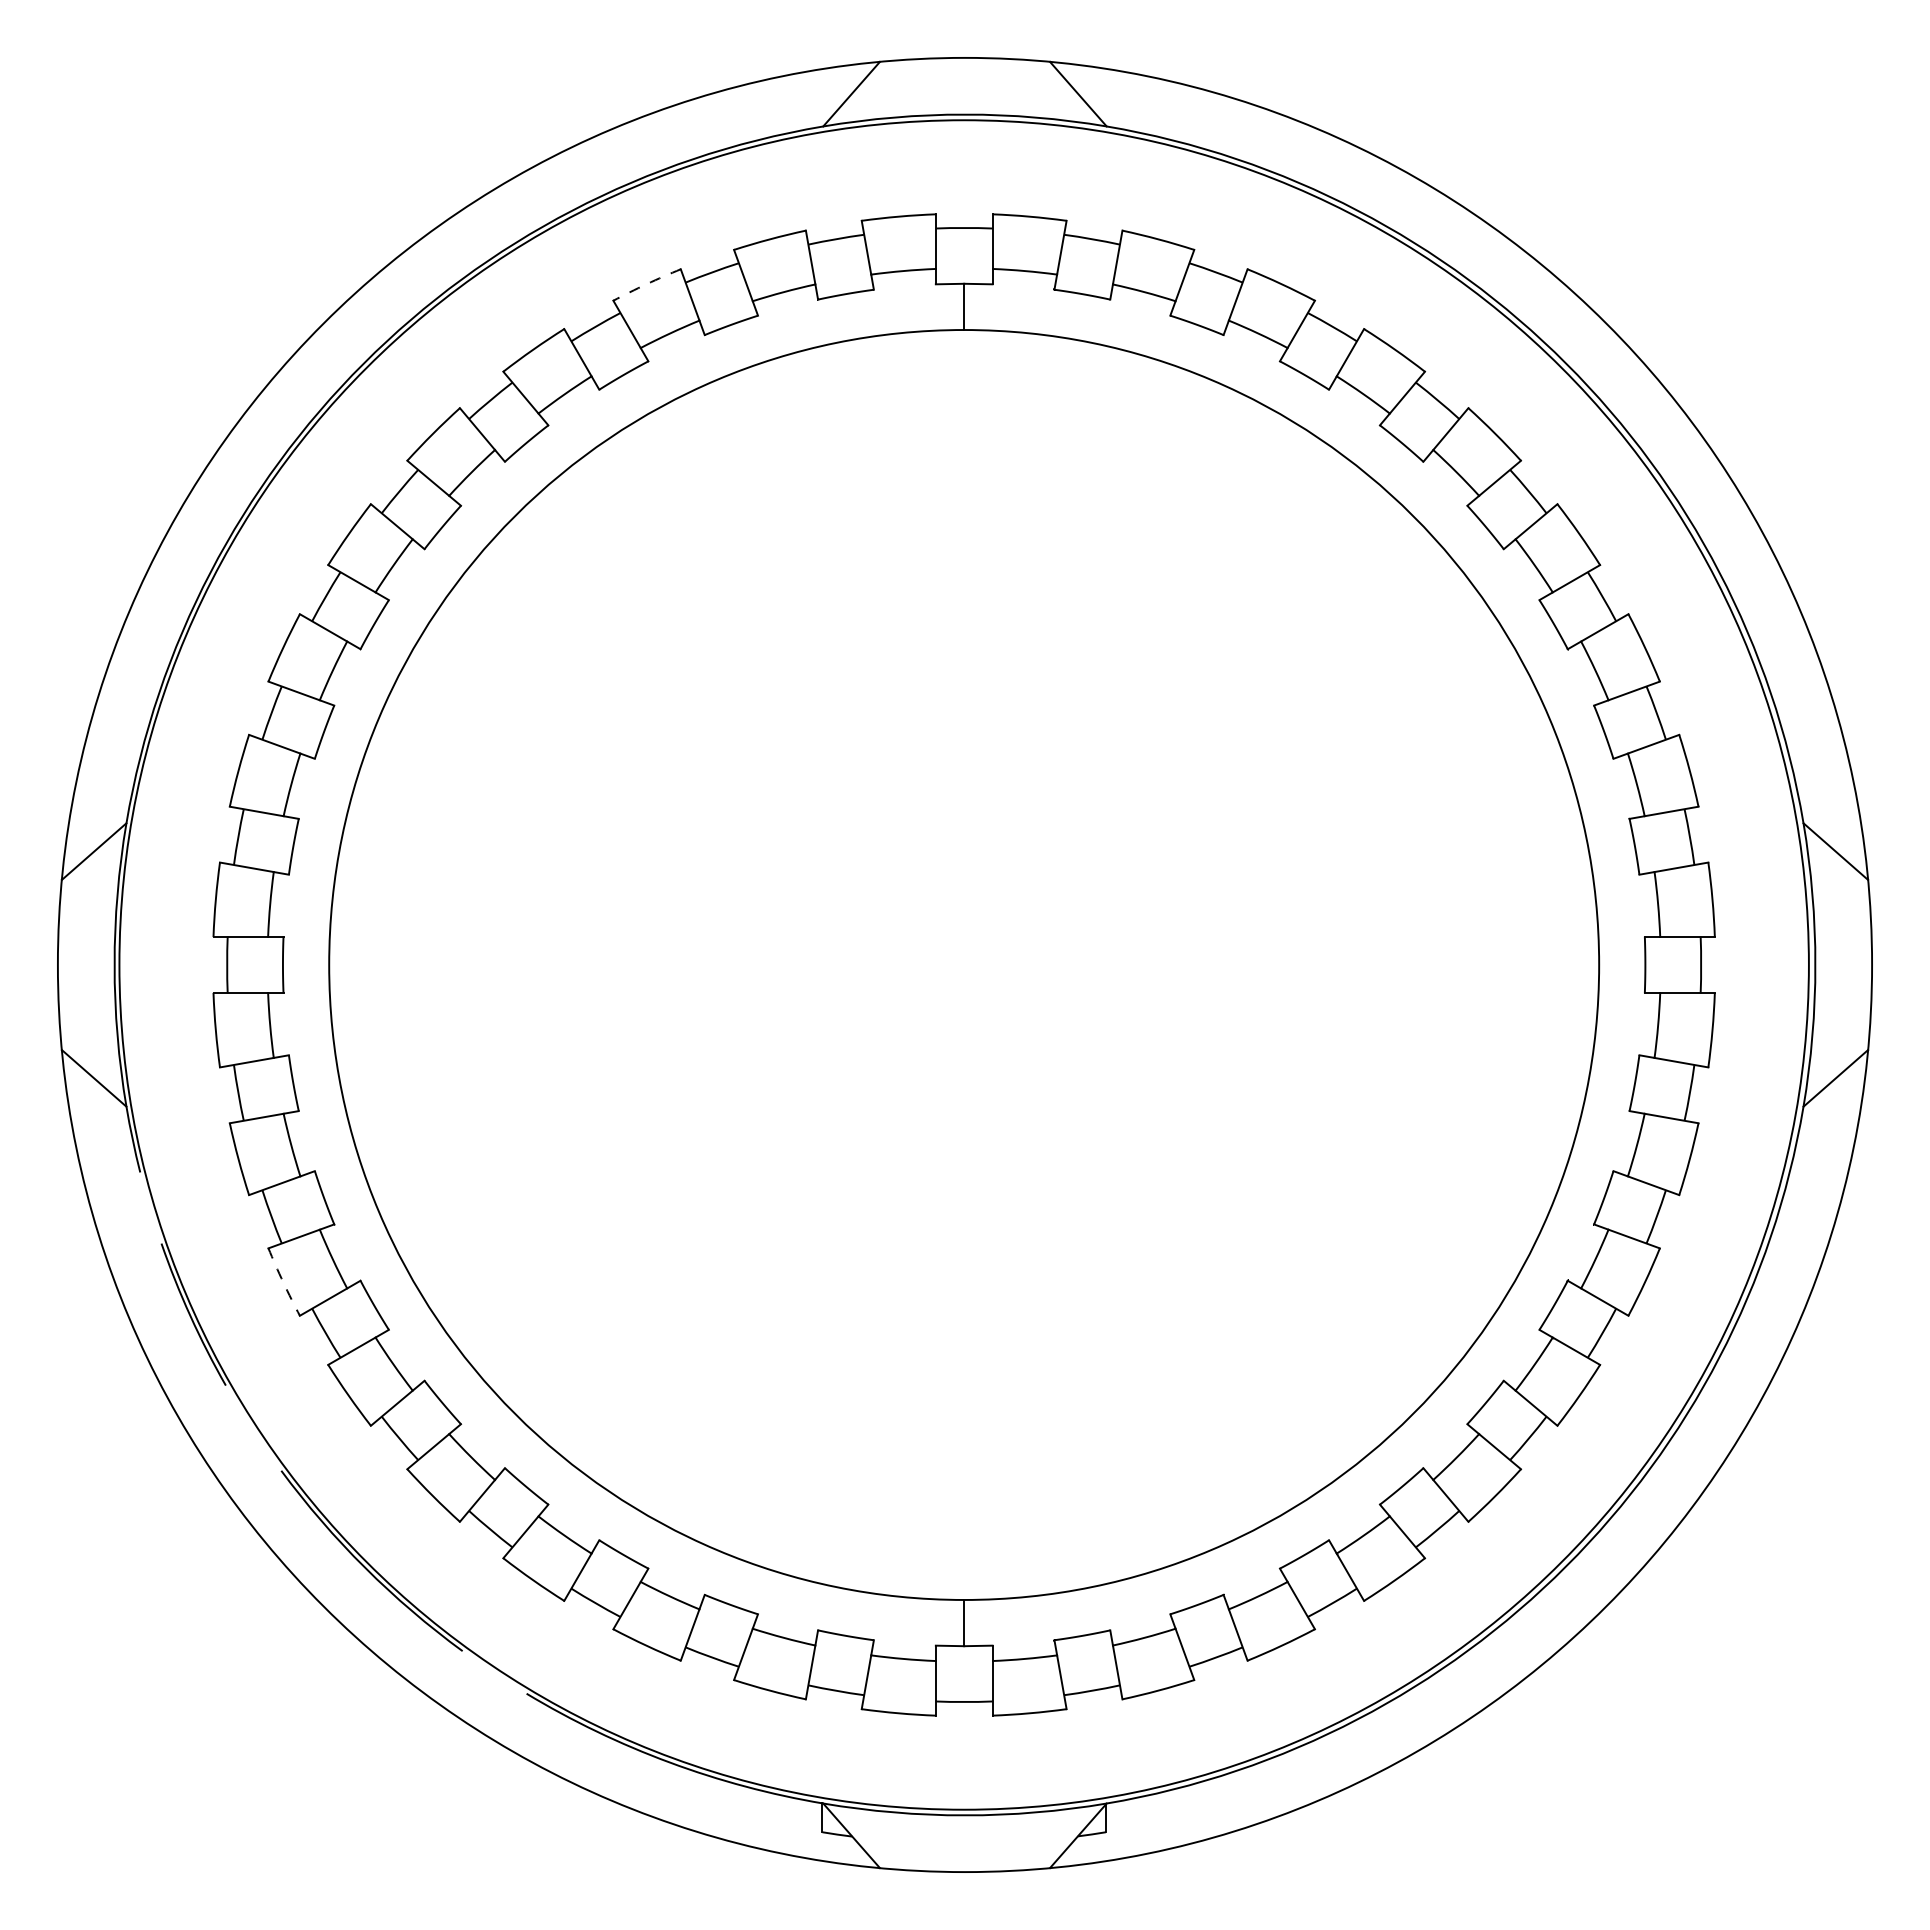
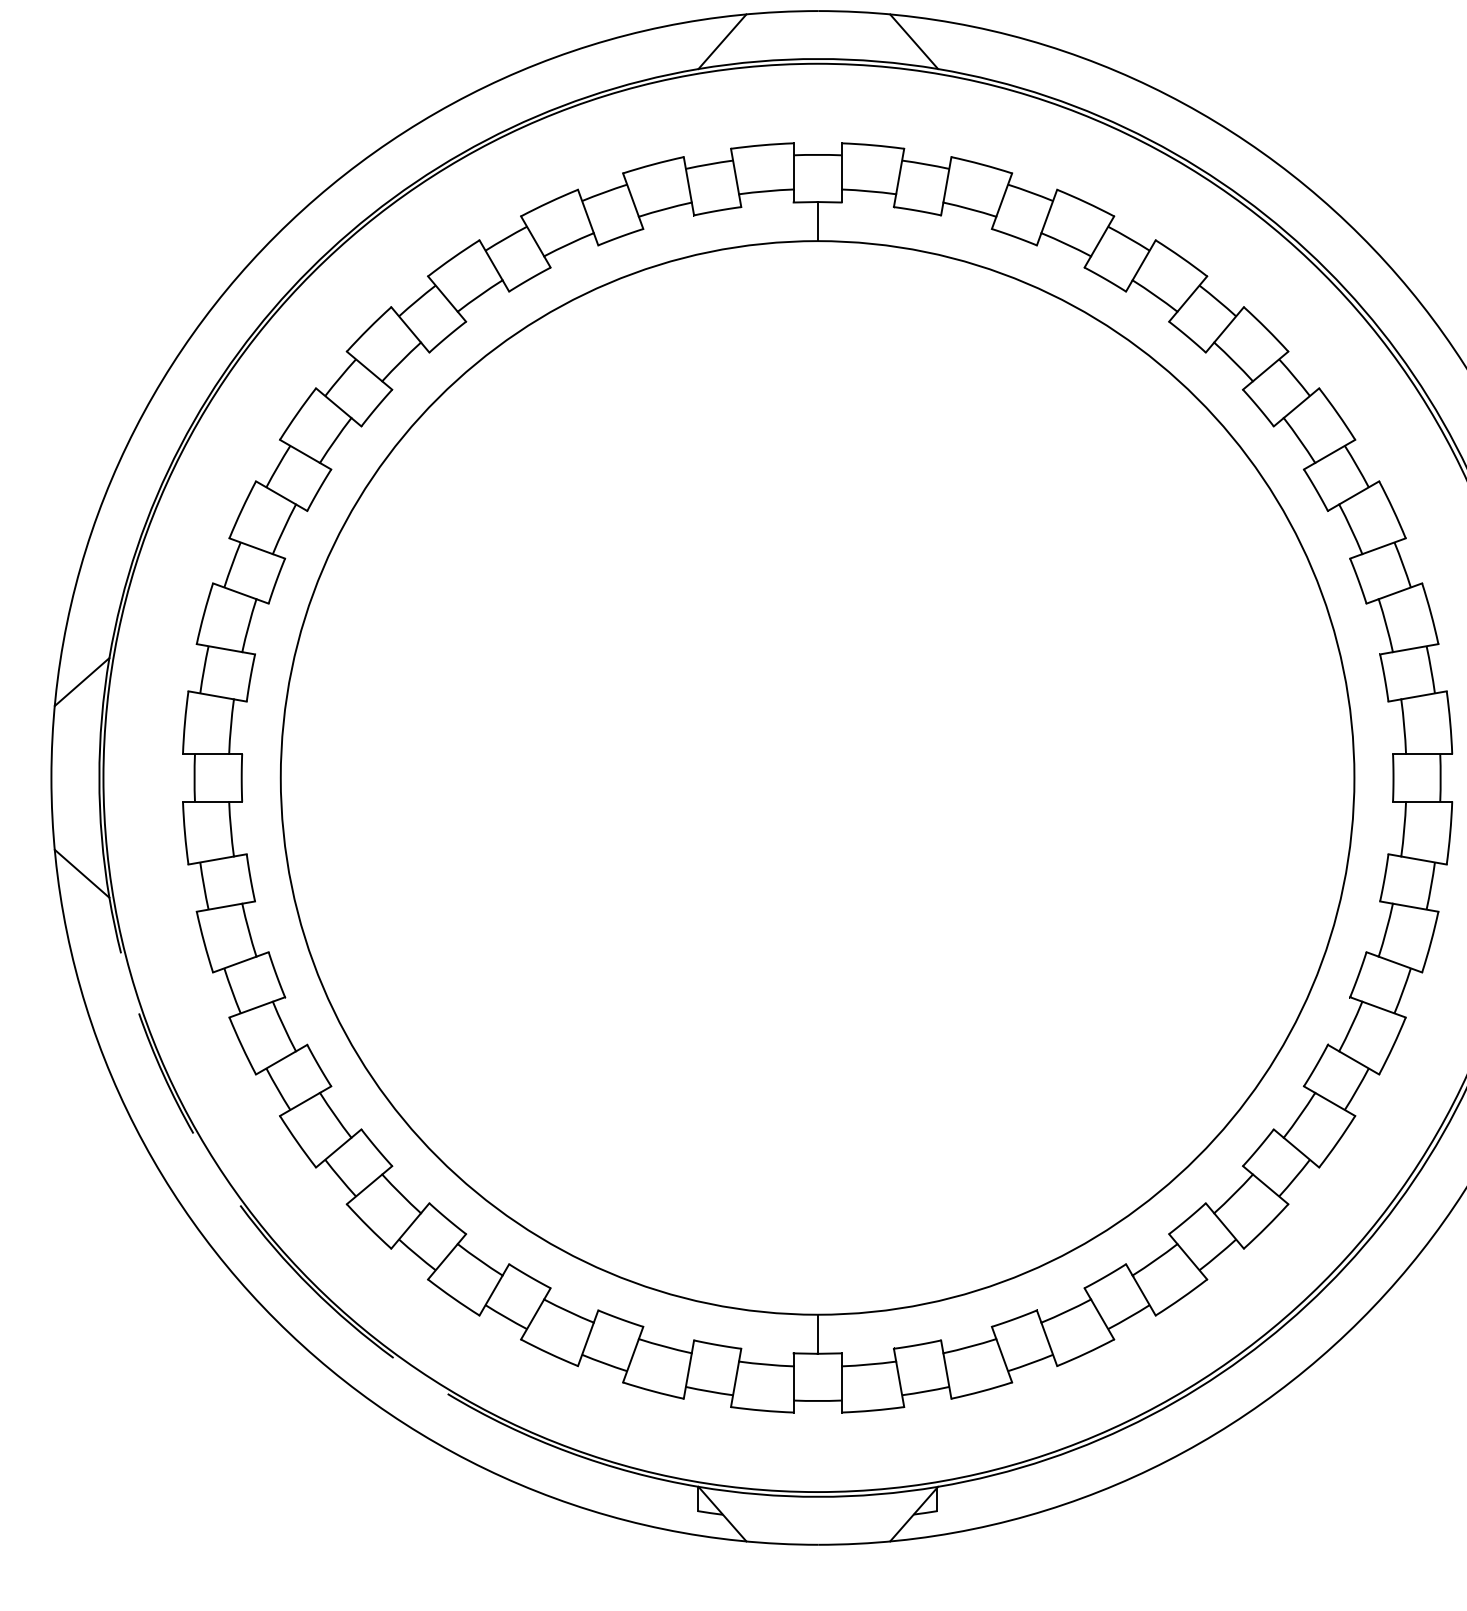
arc: (646, 284) -> (549, 202), dashed -> solid
arc: (283, 1282) -> (242, 1046), dashed -> solid

